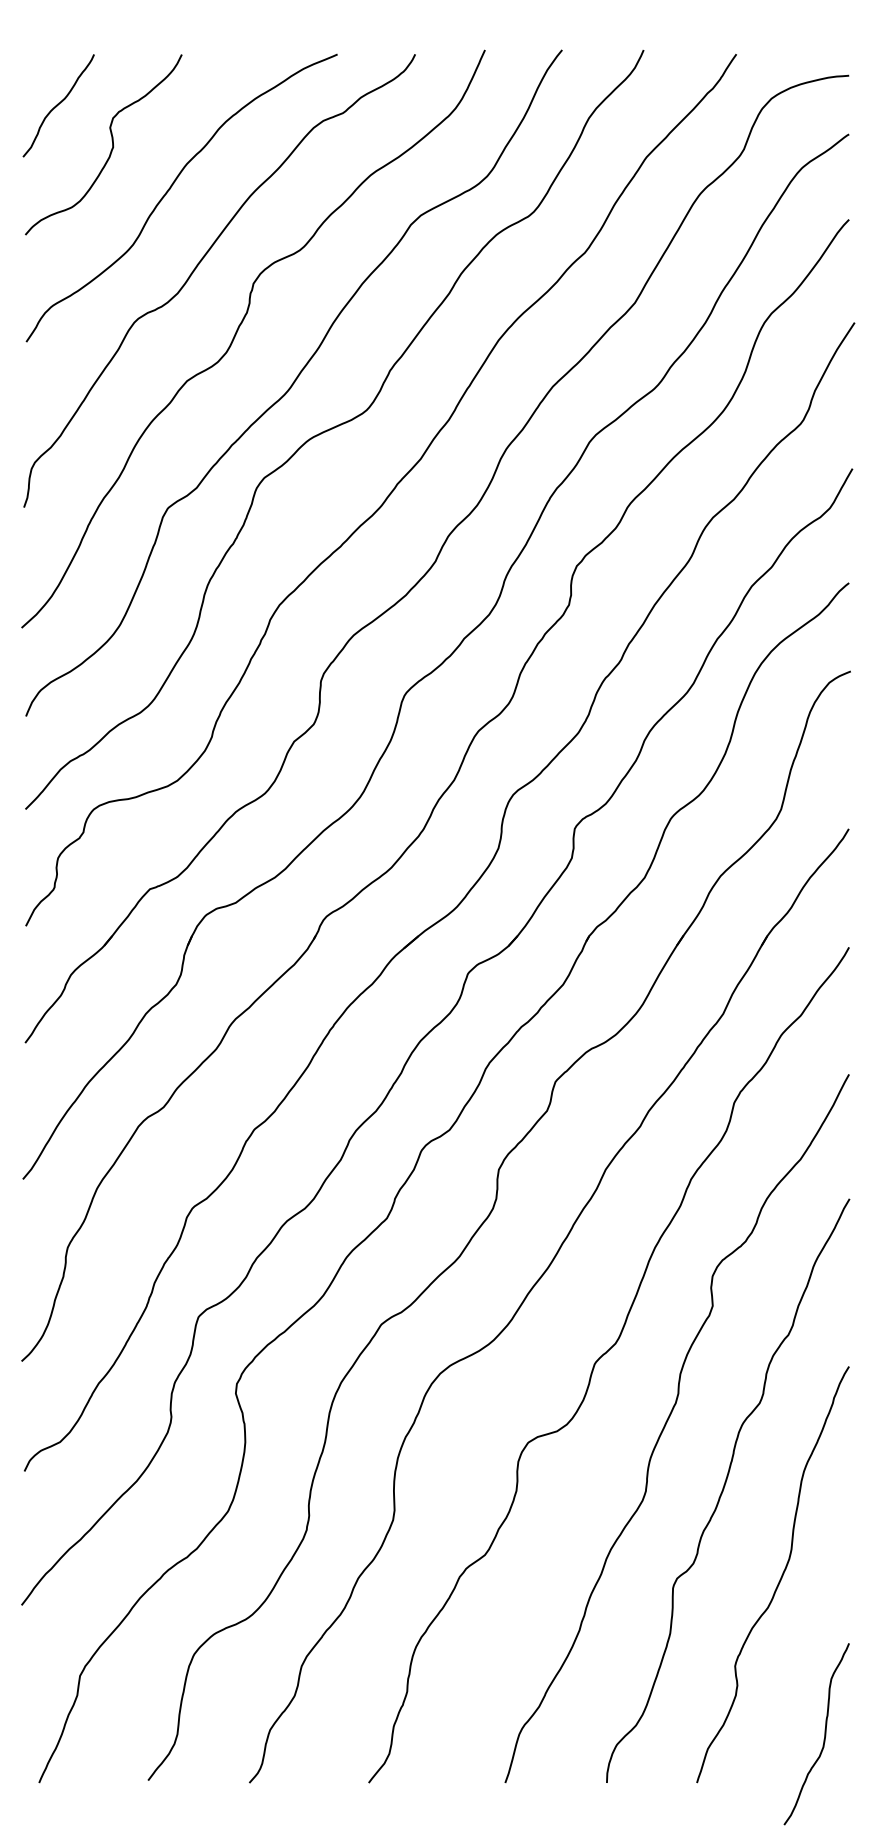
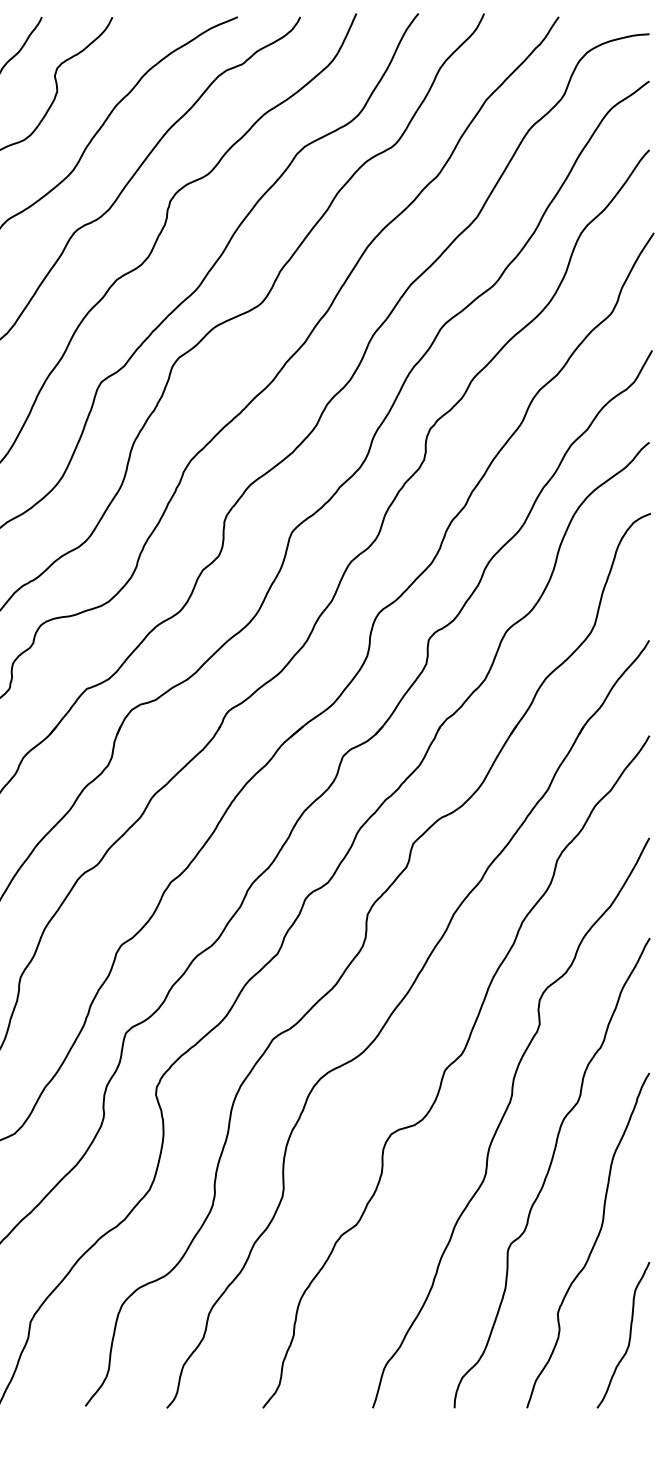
curve: (824, 1734) -> (629, 1335), moved

